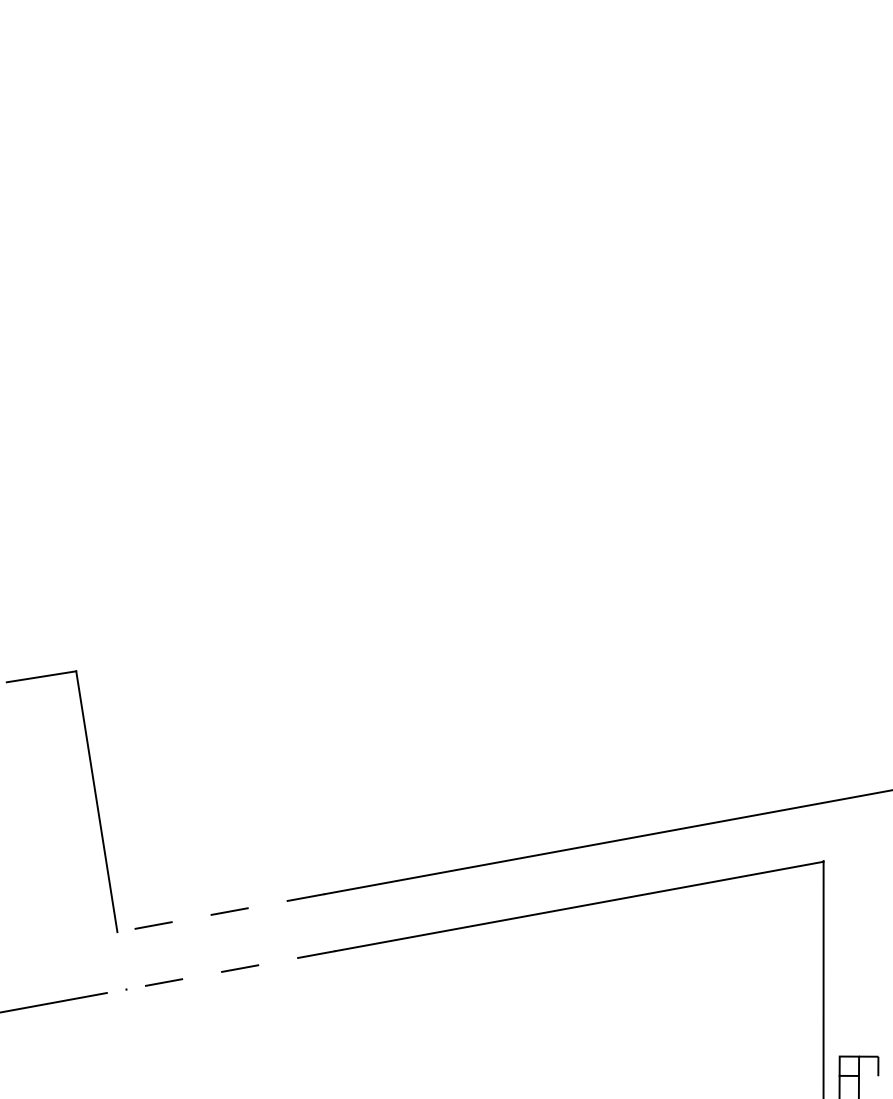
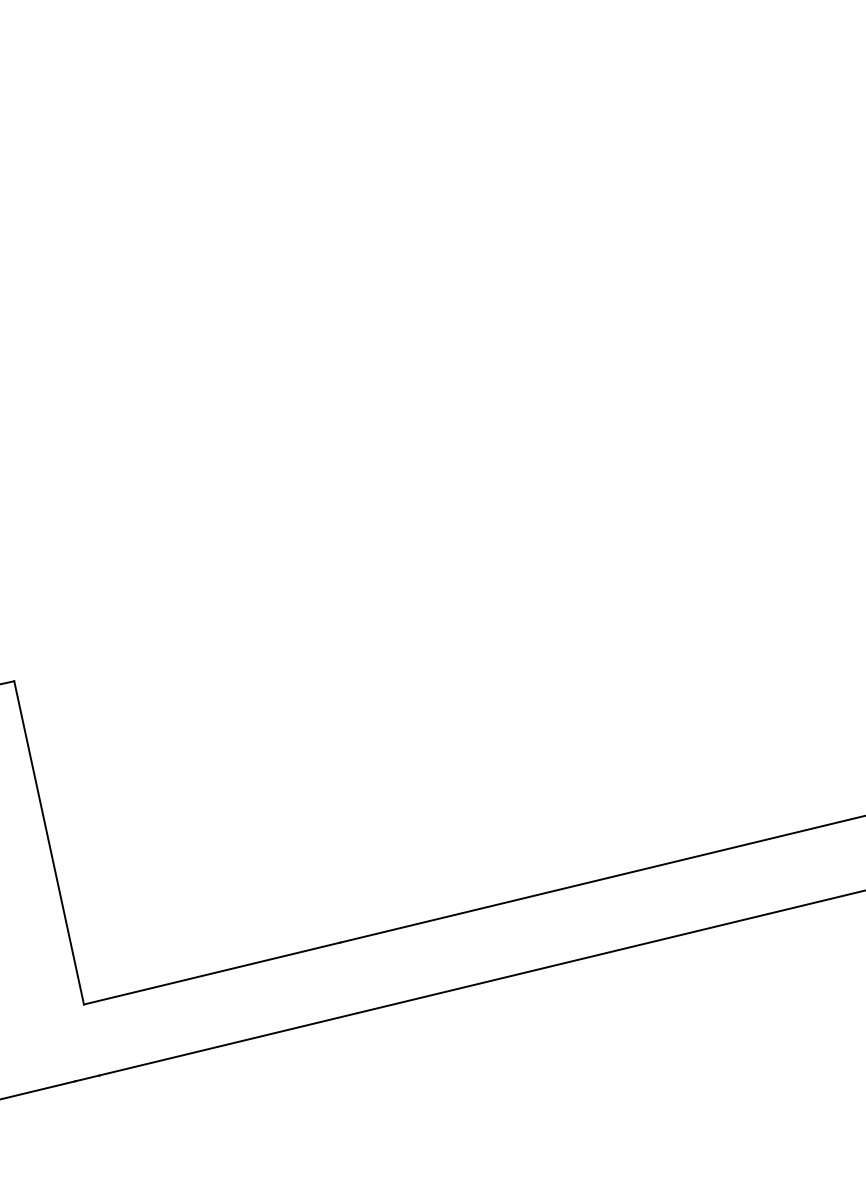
line: (220, 913) -> (211, 974), dashed -> solid
line: (220, 972) -> (215, 1047), dashed -> solid

